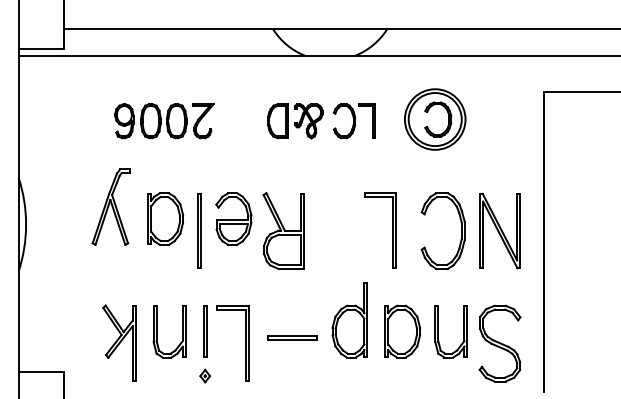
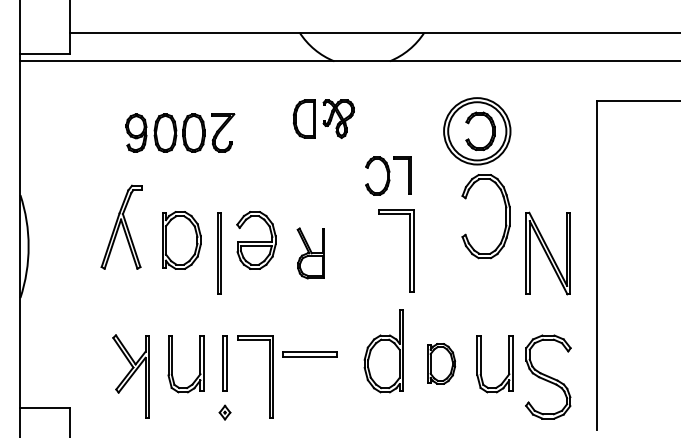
part: (294, 120) -> (323, 118), moved
part: (354, 120) -> (388, 175), moved
part: (283, 230) -> (310, 253), size x0.6
part: (392, 230) -> (409, 250), moved
part: (460, 230) -> (505, 216), moved
part: (402, 331) -> (441, 363), size x0.7
part: (292, 338) -> (309, 354), moved

